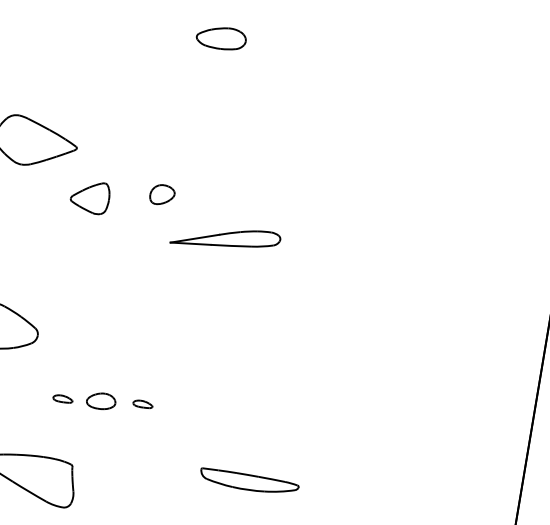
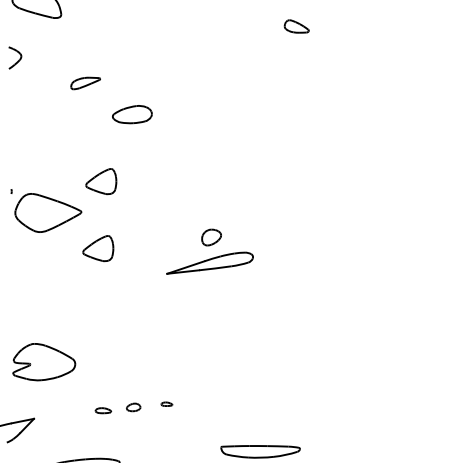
part: (221, 38) -> (132, 114), moved
part: (108, 114) -> (101, 181), added
part: (162, 194) -> (211, 237), moved
part: (100, 401) -> (133, 407), size x0.6
part: (142, 403) -> (166, 403), size x0.7

